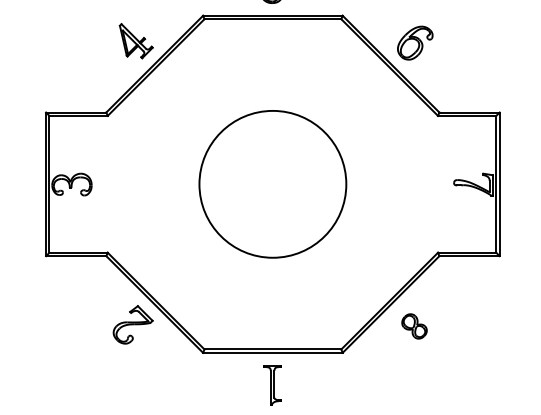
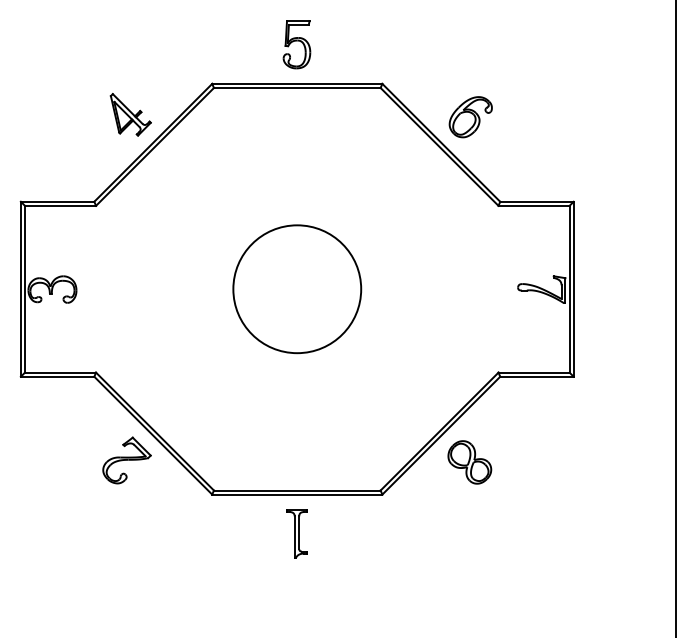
circle: (273, 184) -> (297, 289), size x0.71
part: (414, 326) -> (469, 462), size x1.43

